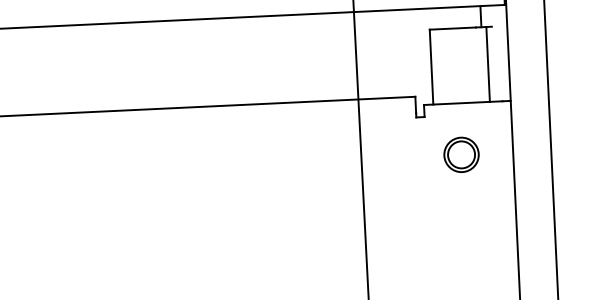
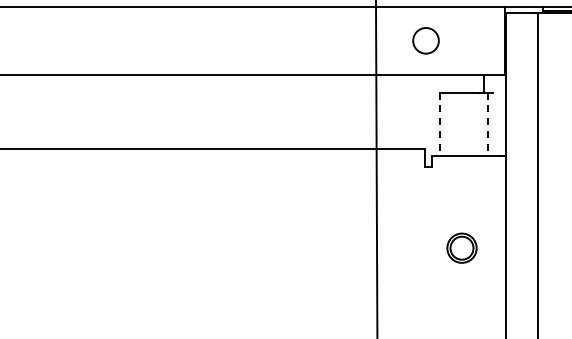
line: (488, 64) -> (488, 124), solid -> dashed
line: (432, 67) -> (440, 124), solid -> dashed
part: (460, 154) -> (461, 247), moved

